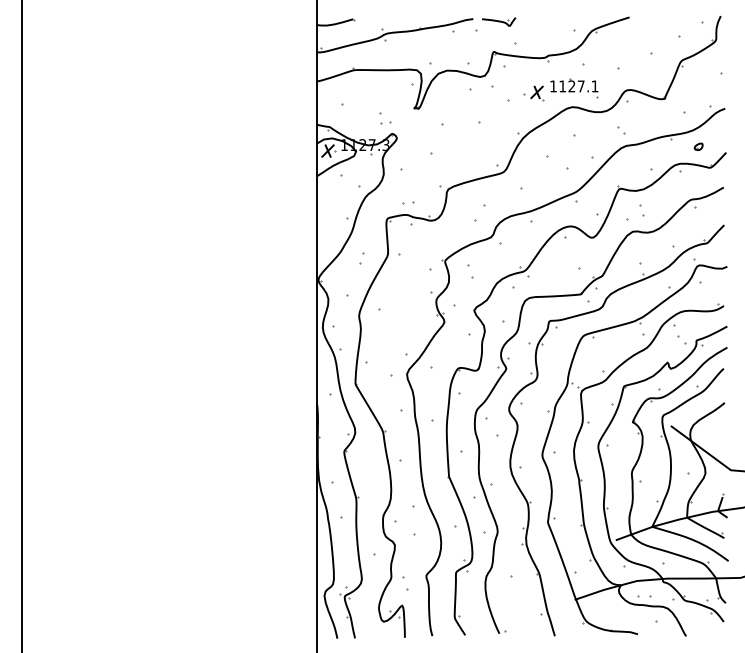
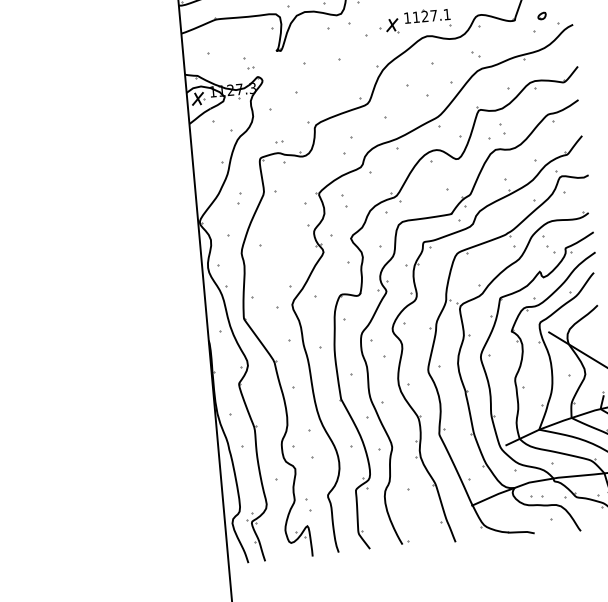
part: (386, 123) -> (251, 67), size x0.62
part: (698, 146) -> (541, 15), moved
part: (408, 202) -> (279, 141), size x0.62

